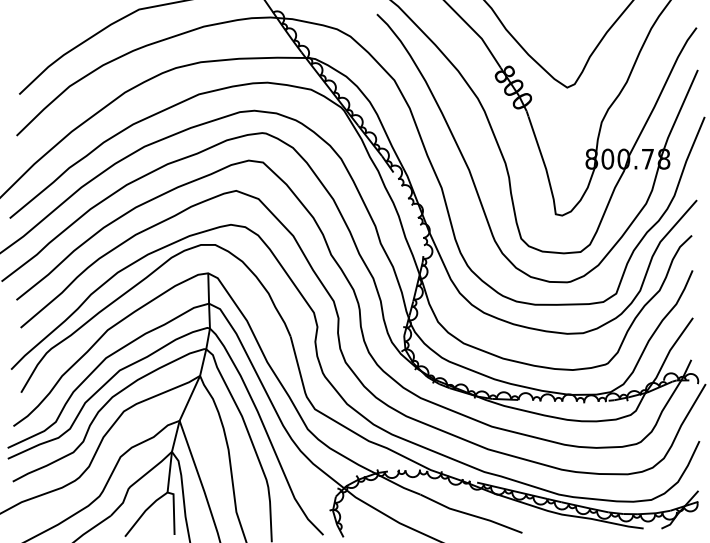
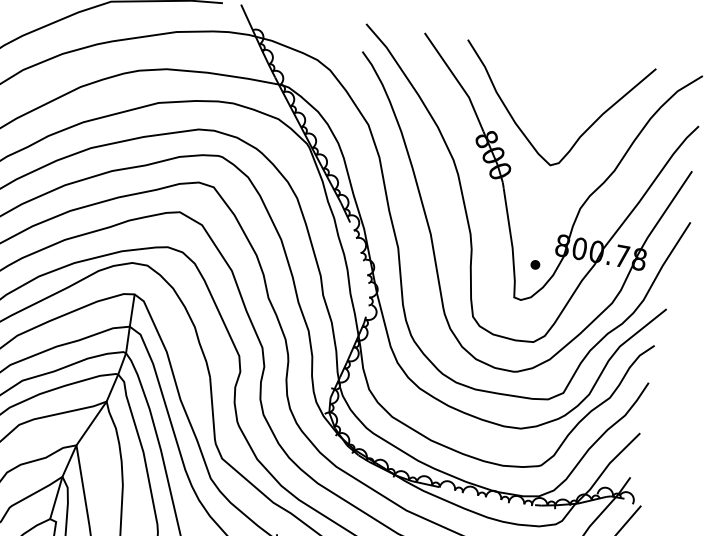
part: (569, 180) -> (535, 264), added

